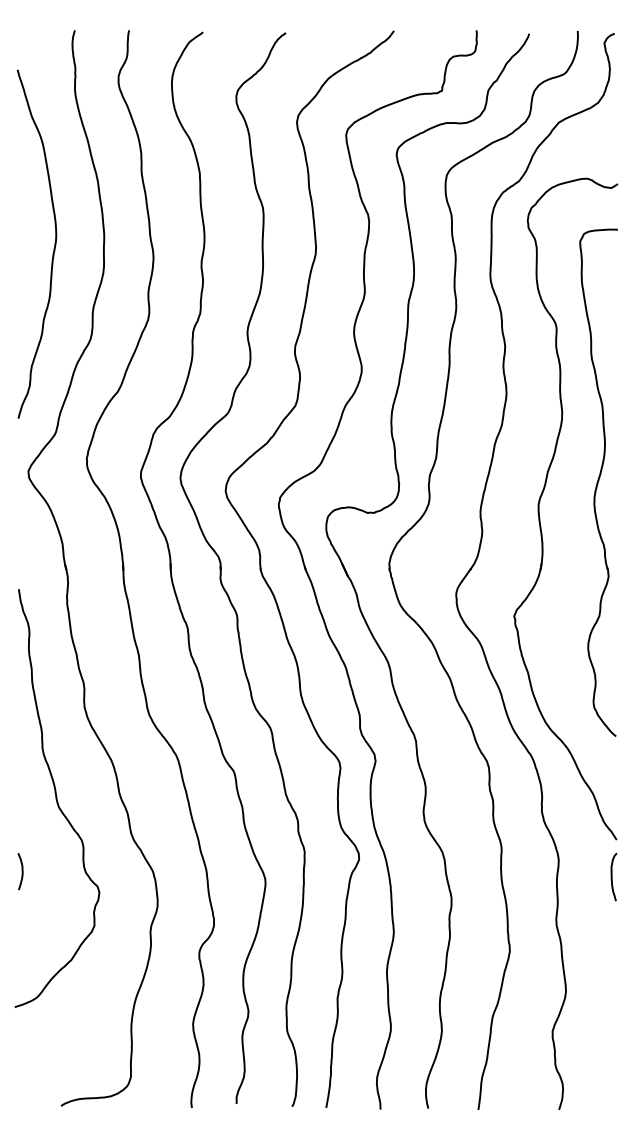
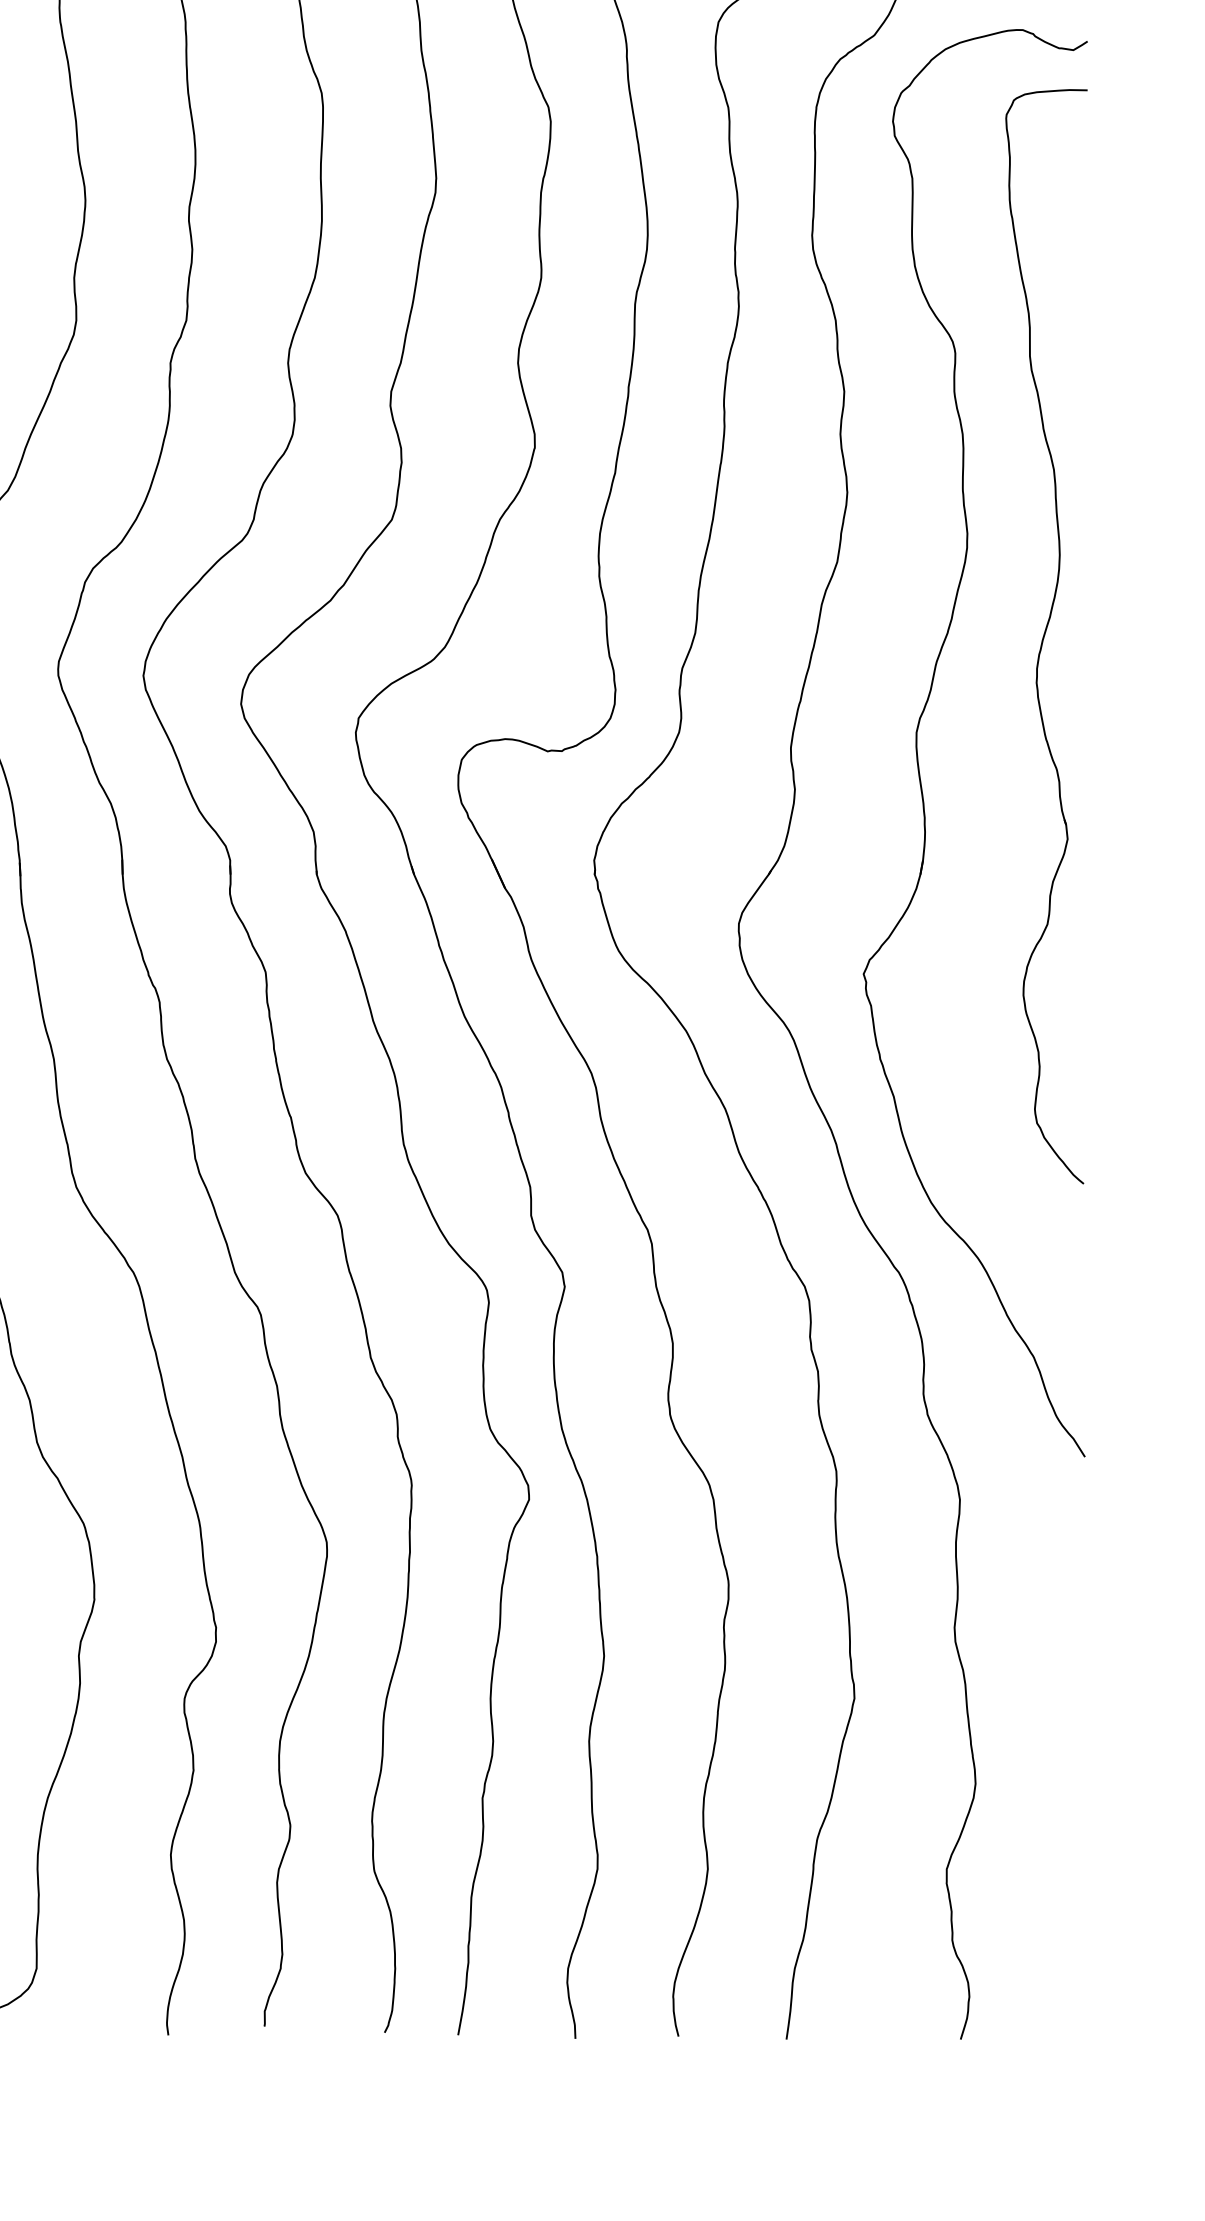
part: (598, 482) -> (1045, 635), moved
curve: (612, 876) -> (1075, 1535), removed

